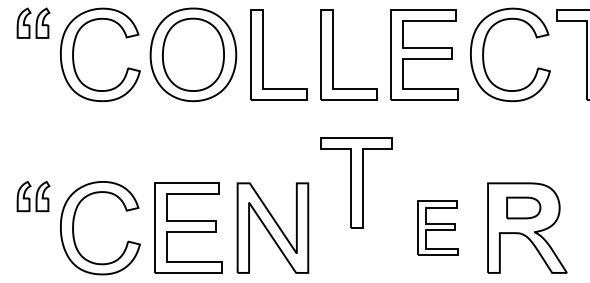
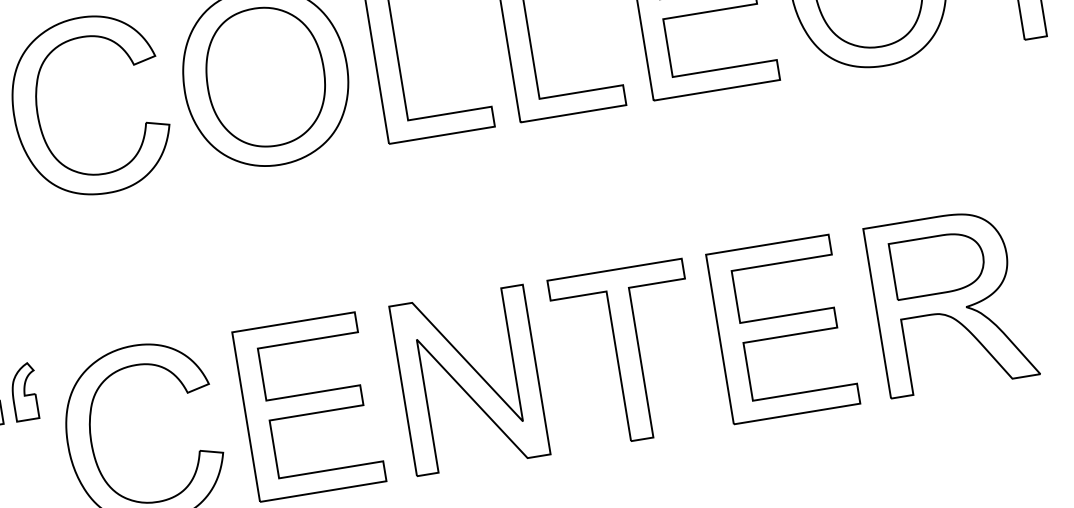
part: (356, 182) -> (627, 353), moved
part: (523, 207) -> (937, 263), size x1.43
part: (438, 227) -> (783, 327), size x1.67

